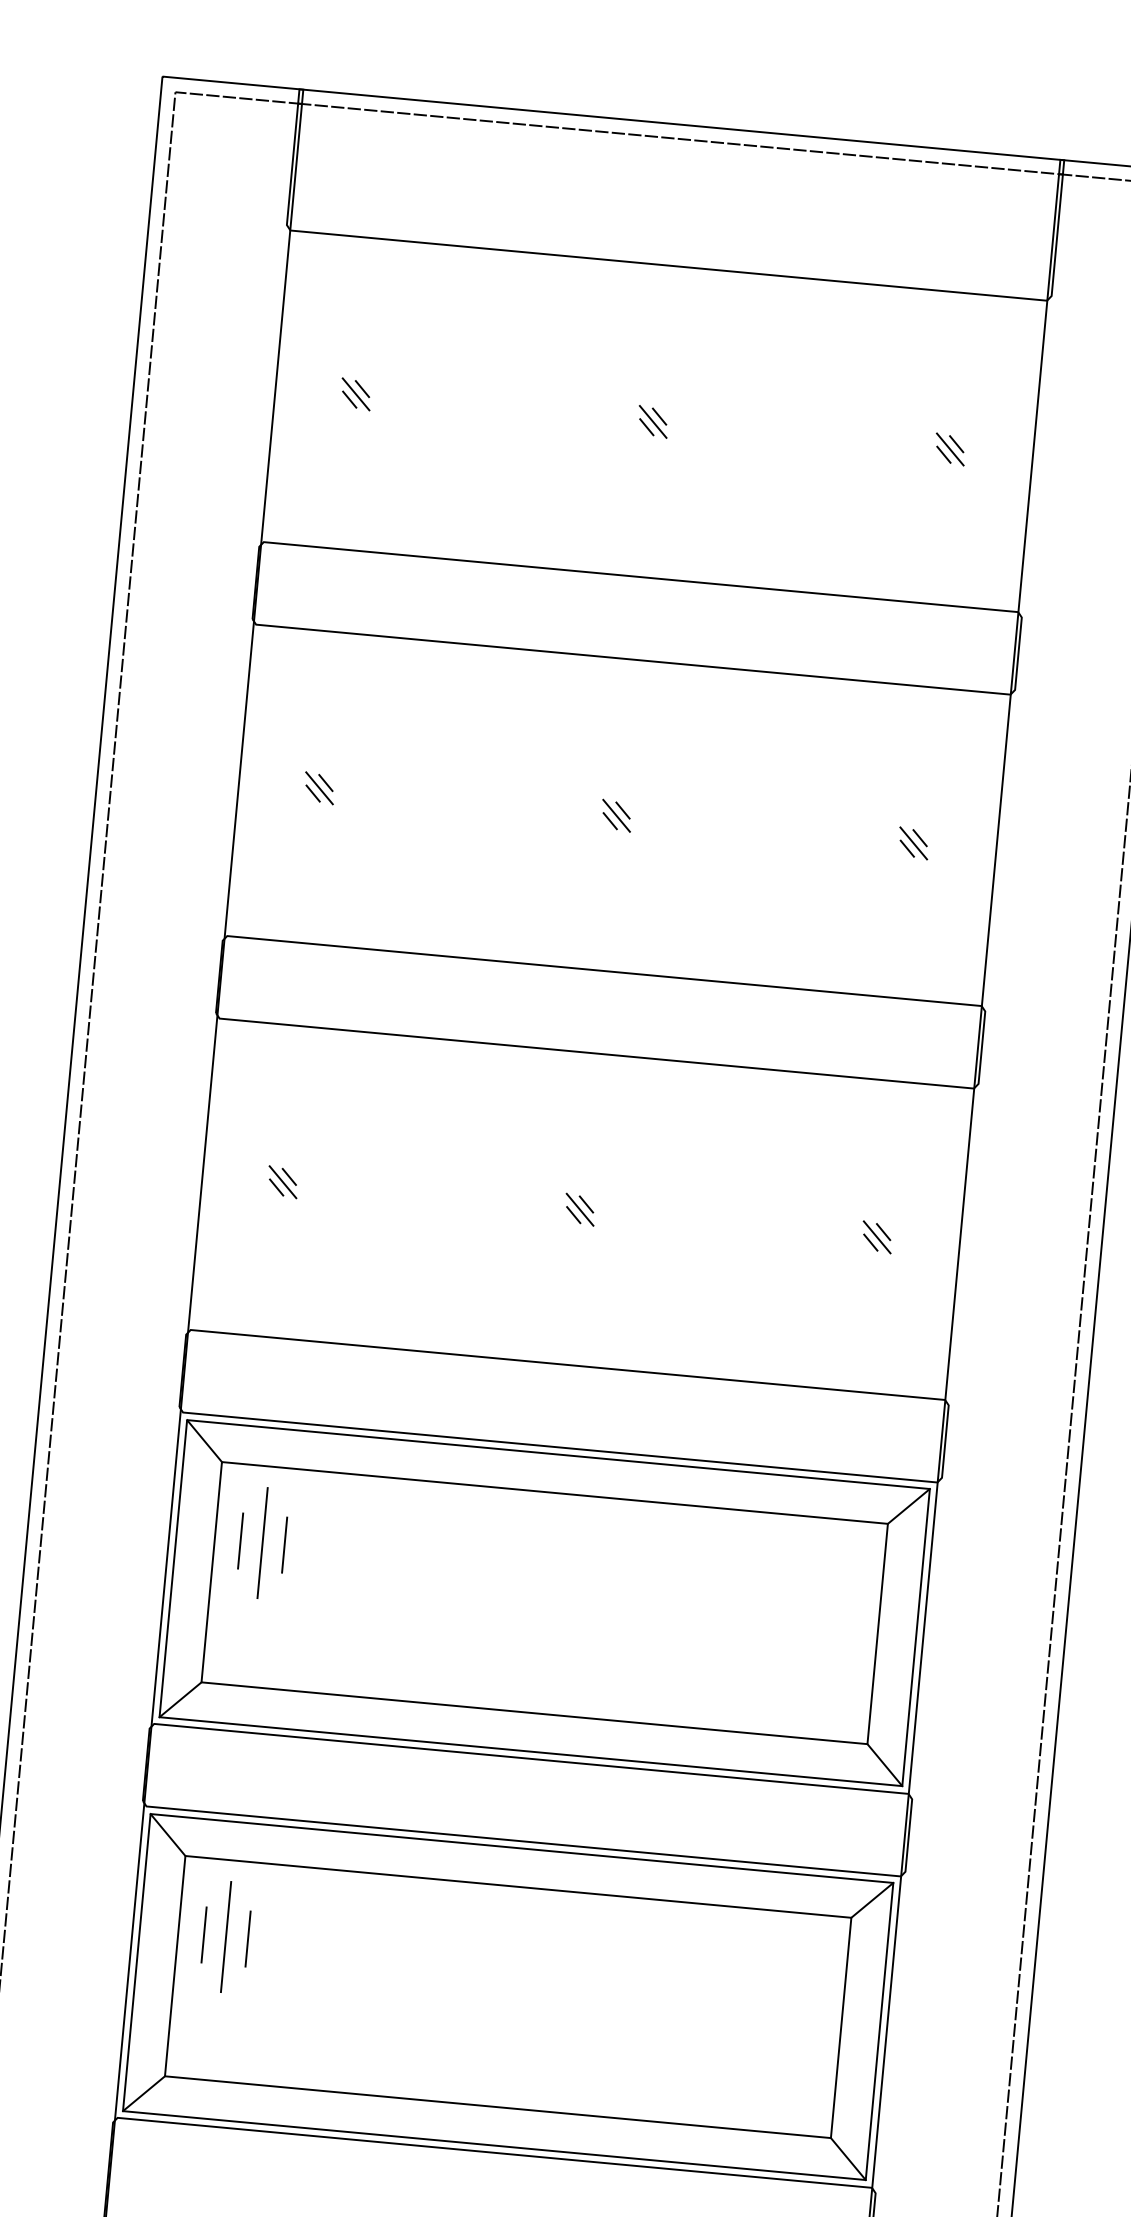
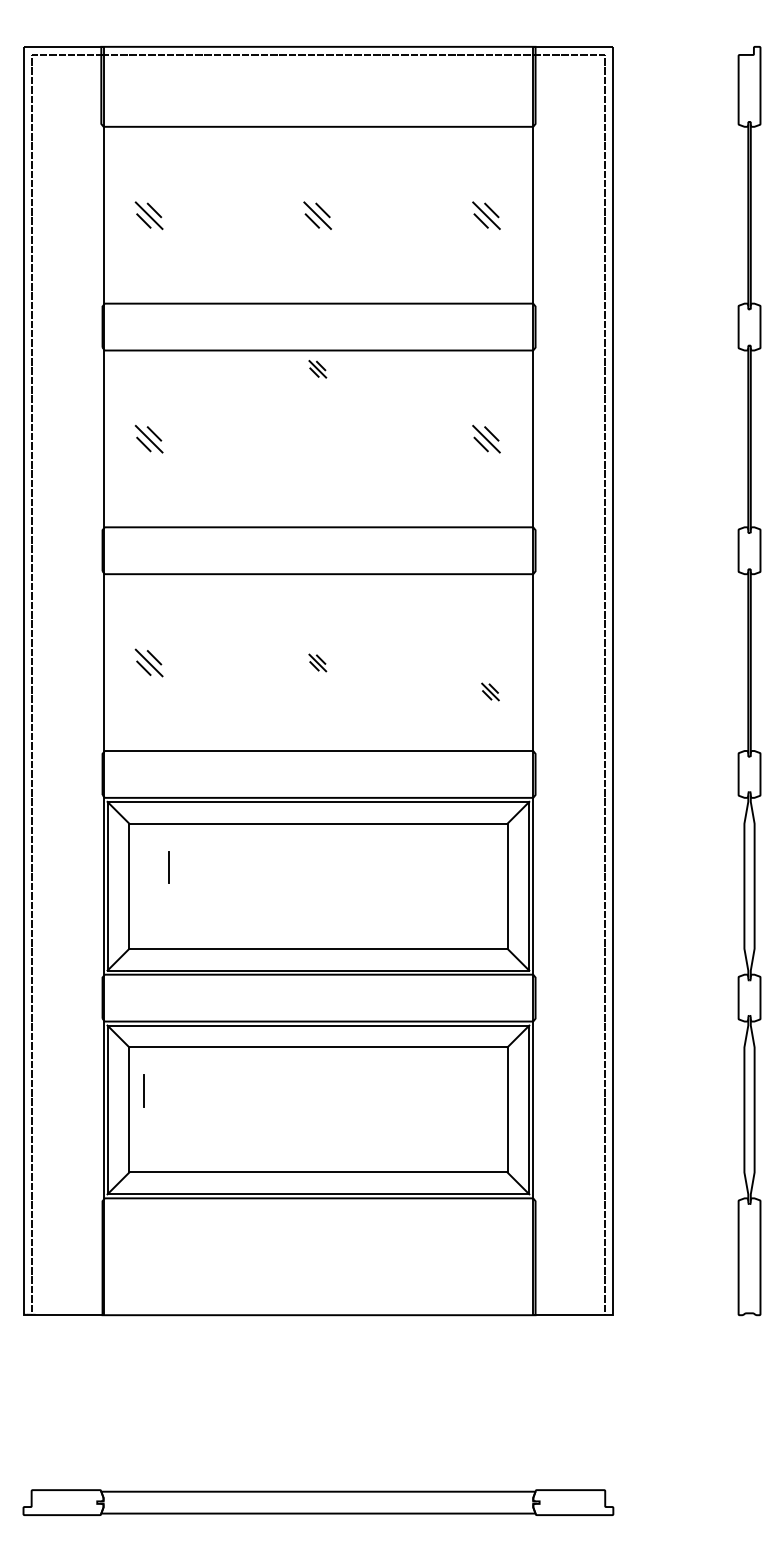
part: (355, 394) -> (148, 215), size x1.6
part: (652, 421) -> (317, 215), size x1.6
part: (950, 449) -> (486, 215), size x1.6
part: (318, 788) -> (148, 439), size x1.6
part: (616, 816) -> (317, 369), moved
part: (913, 843) -> (486, 439), size x1.6
part: (282, 1181) -> (148, 662), size x1.6
part: (877, 1236) -> (490, 691), moved
line: (239, 1539) -> (143, 866), removed
line: (262, 1541) -> (156, 866), removed
line: (226, 1936) -> (156, 1090), removed
line: (247, 1938) -> (168, 1090), removed

